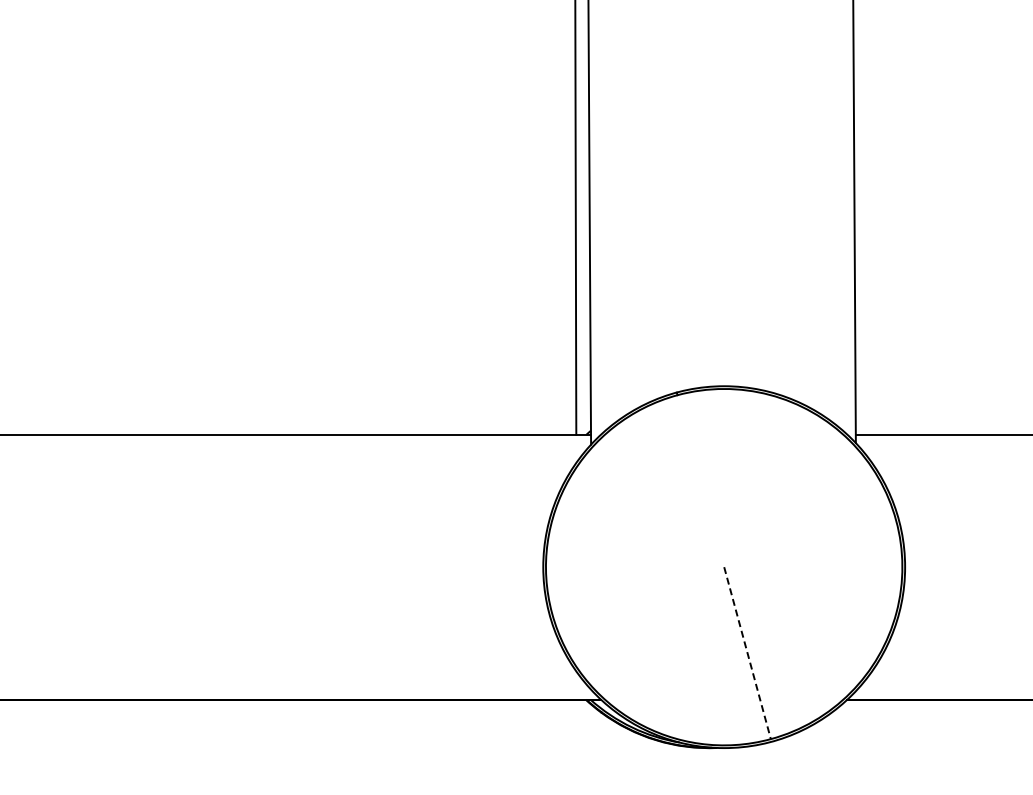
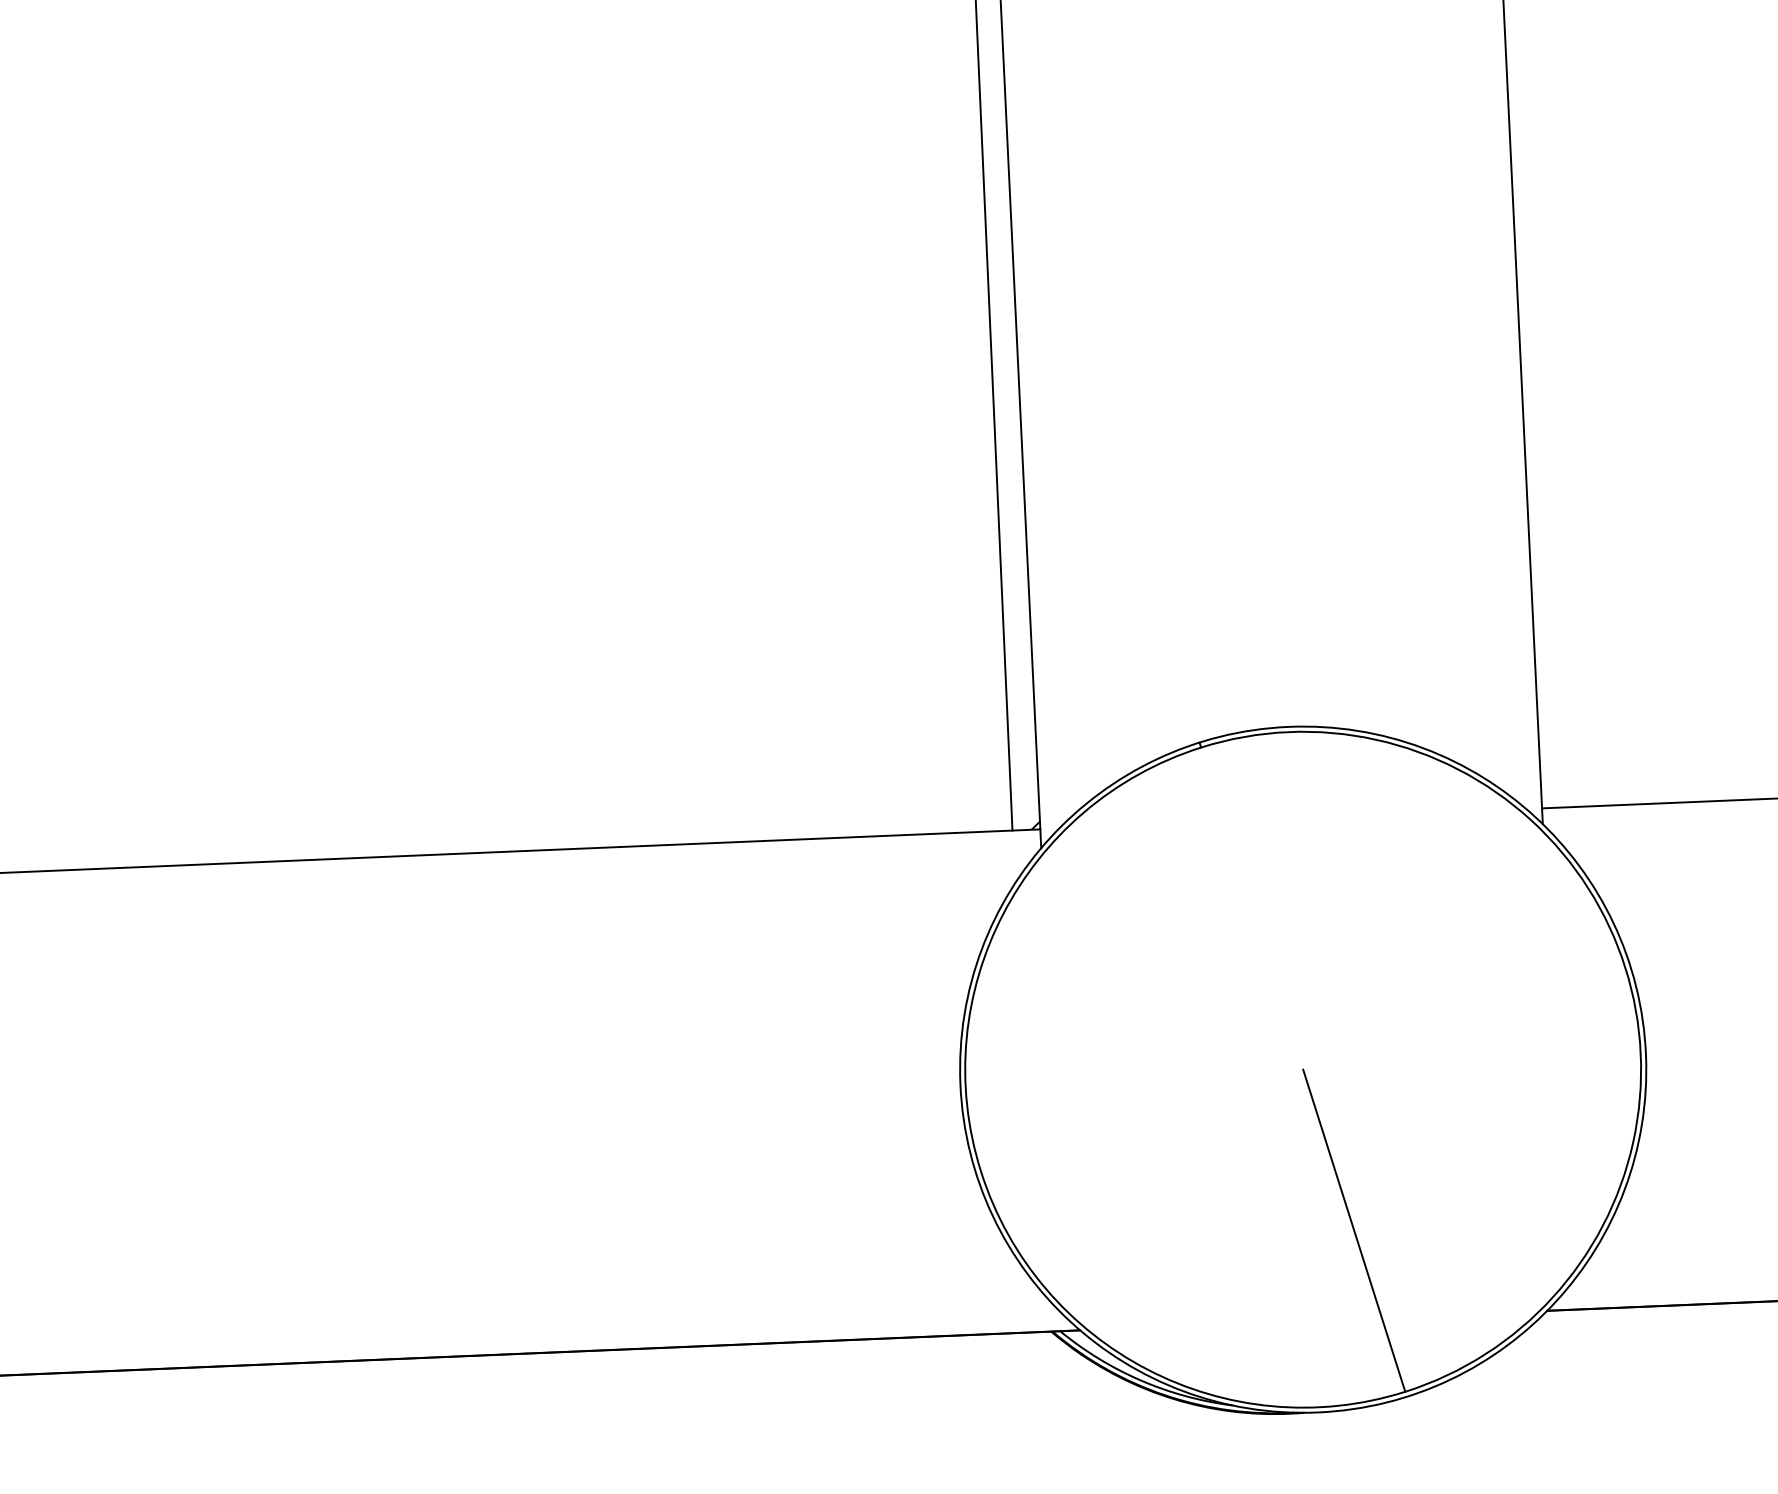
line: (747, 653) -> (1354, 1231), dashed -> solid

